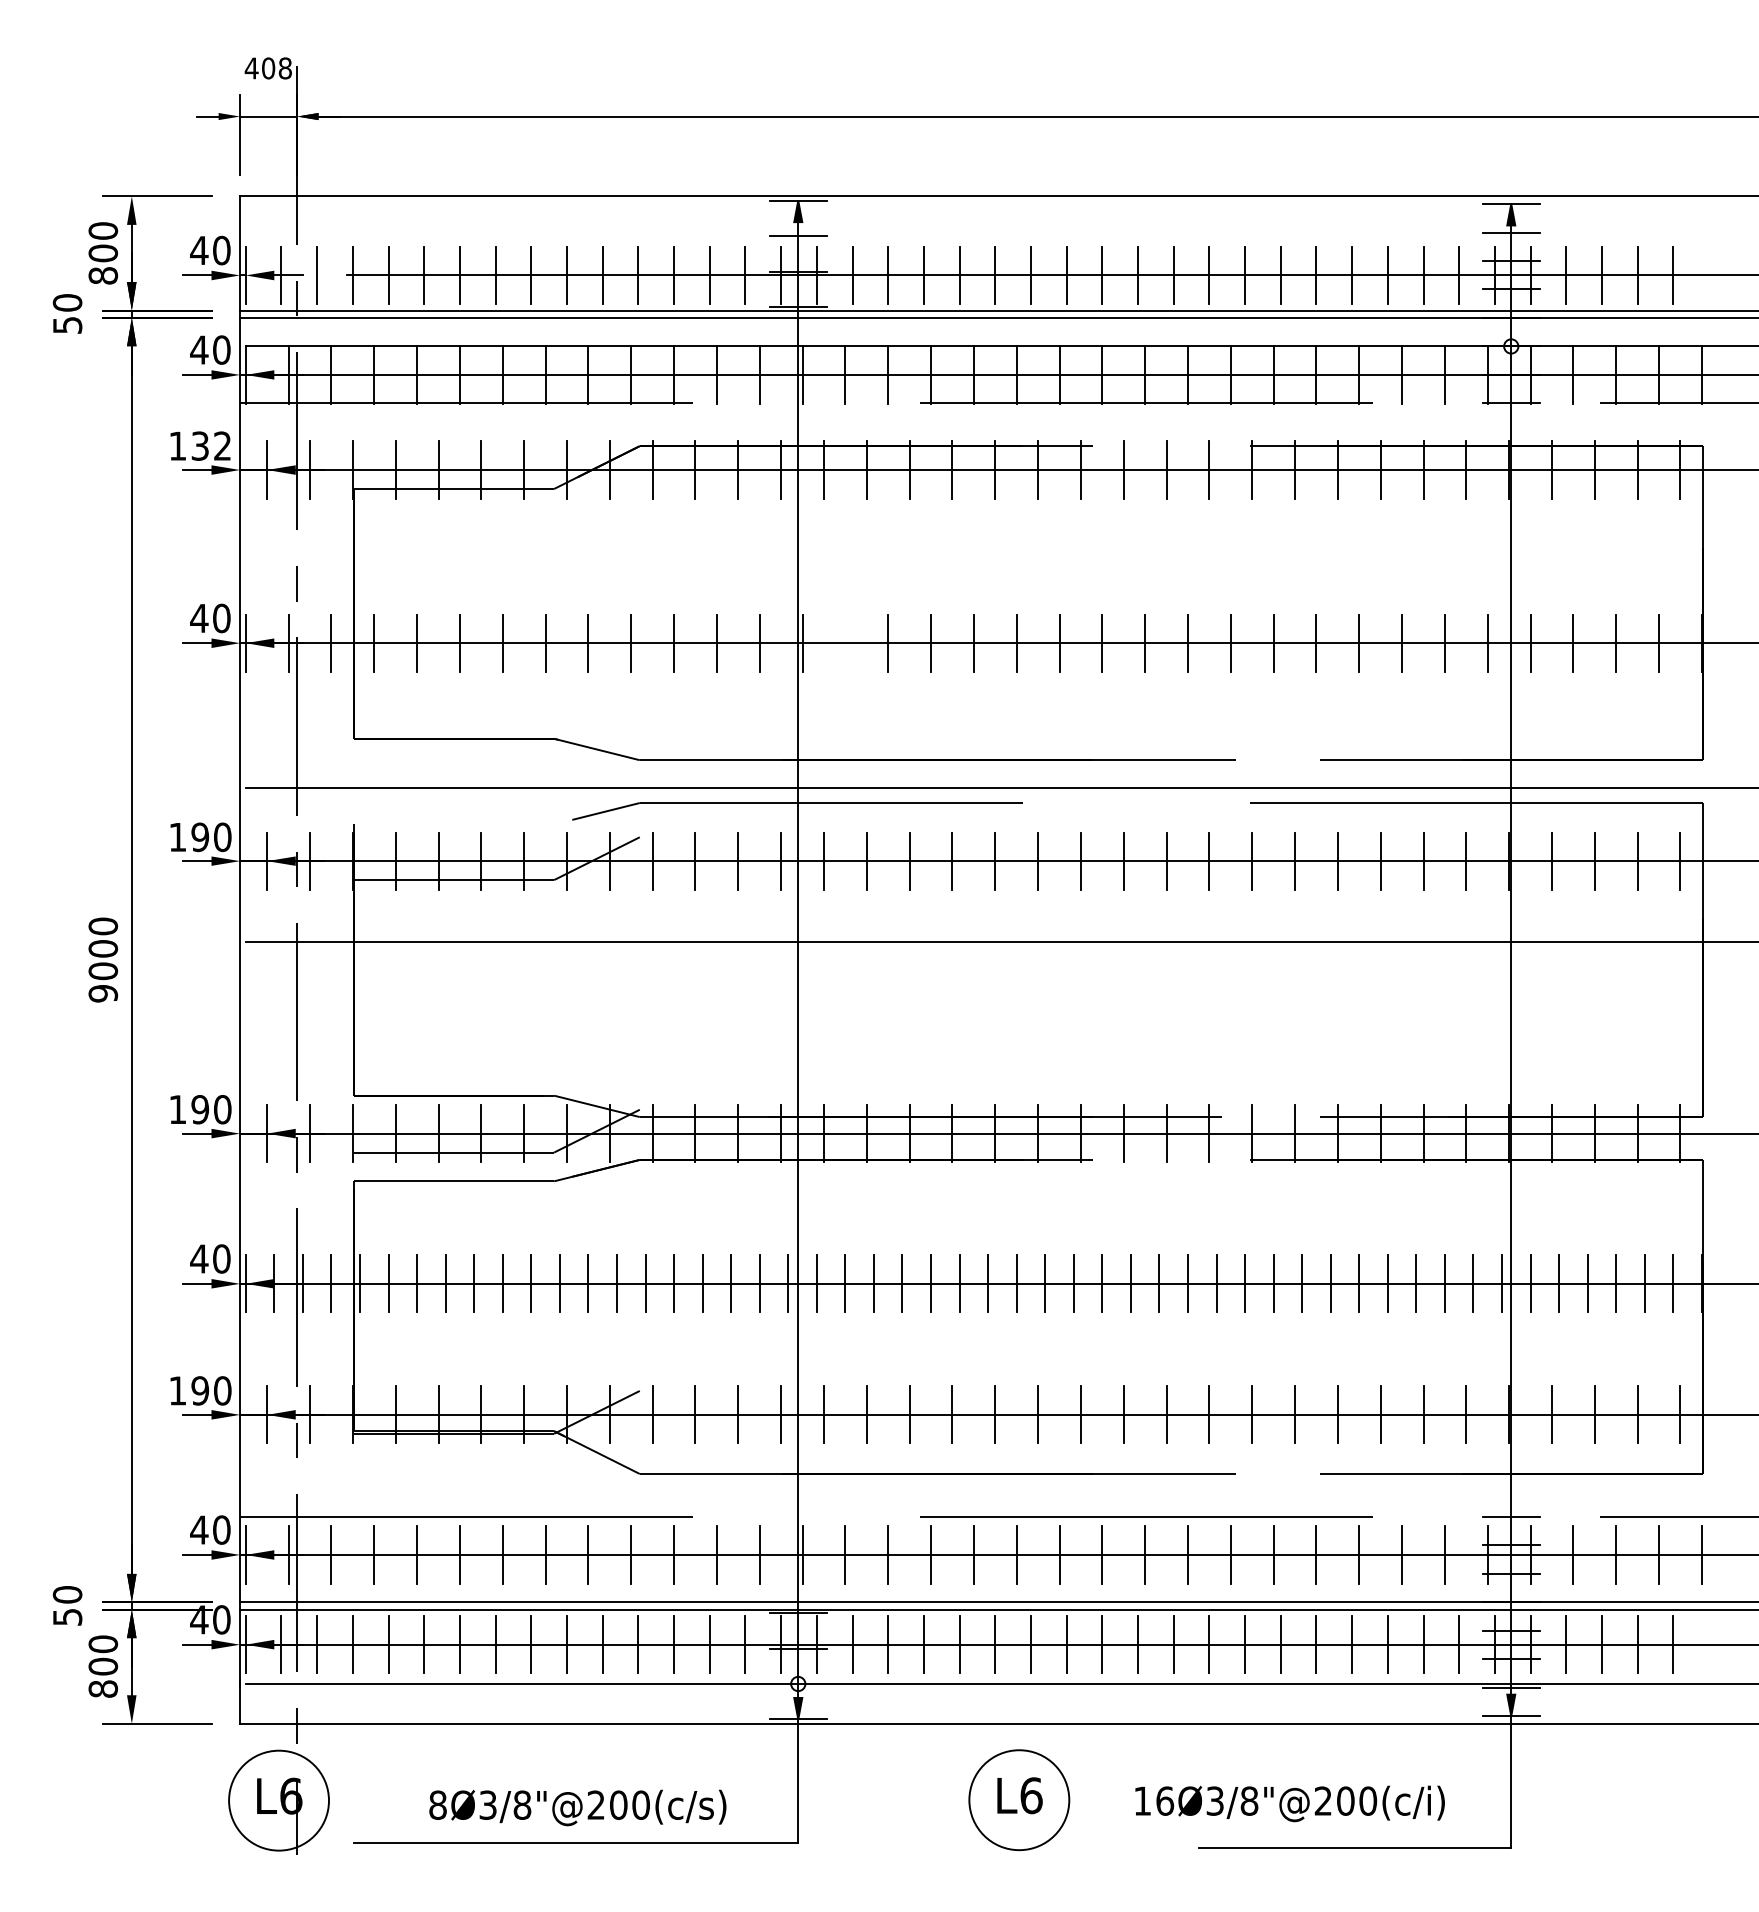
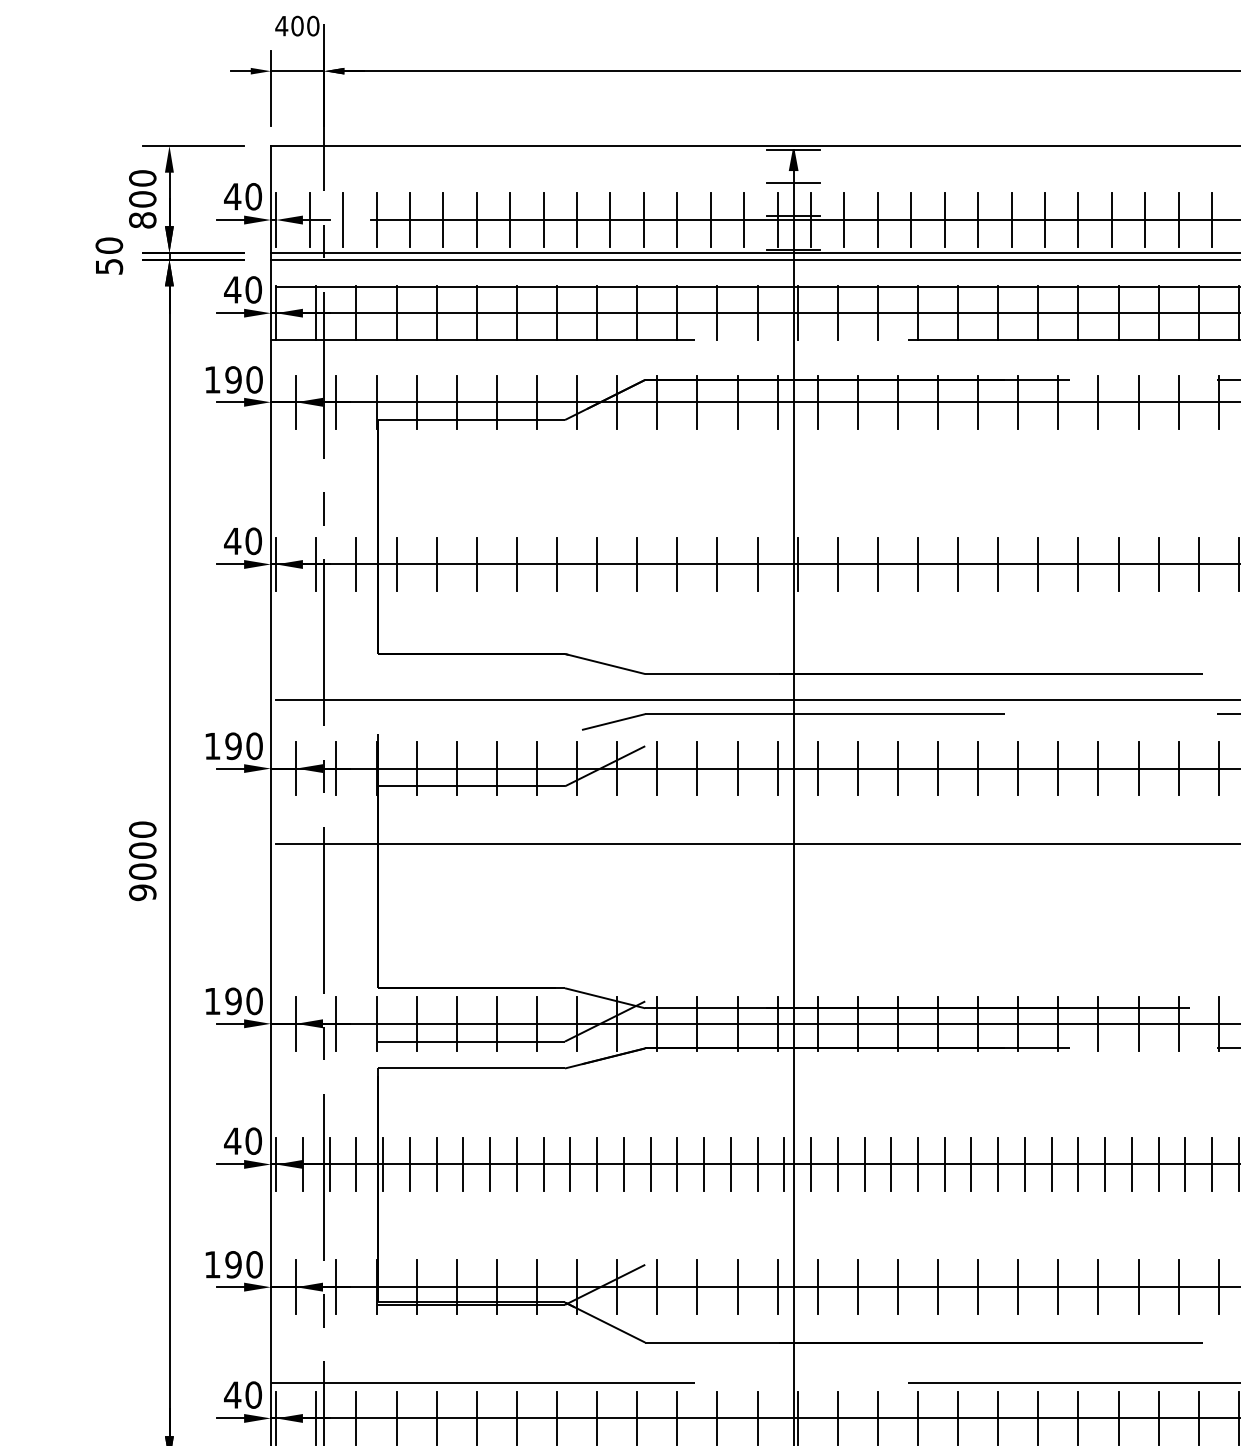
text: (284, 68) -> (312, 26), 408 -> 400
text: (211, 445) -> (244, 379), 132 -> 190
line: (845, 642) -> (837, 563), added

